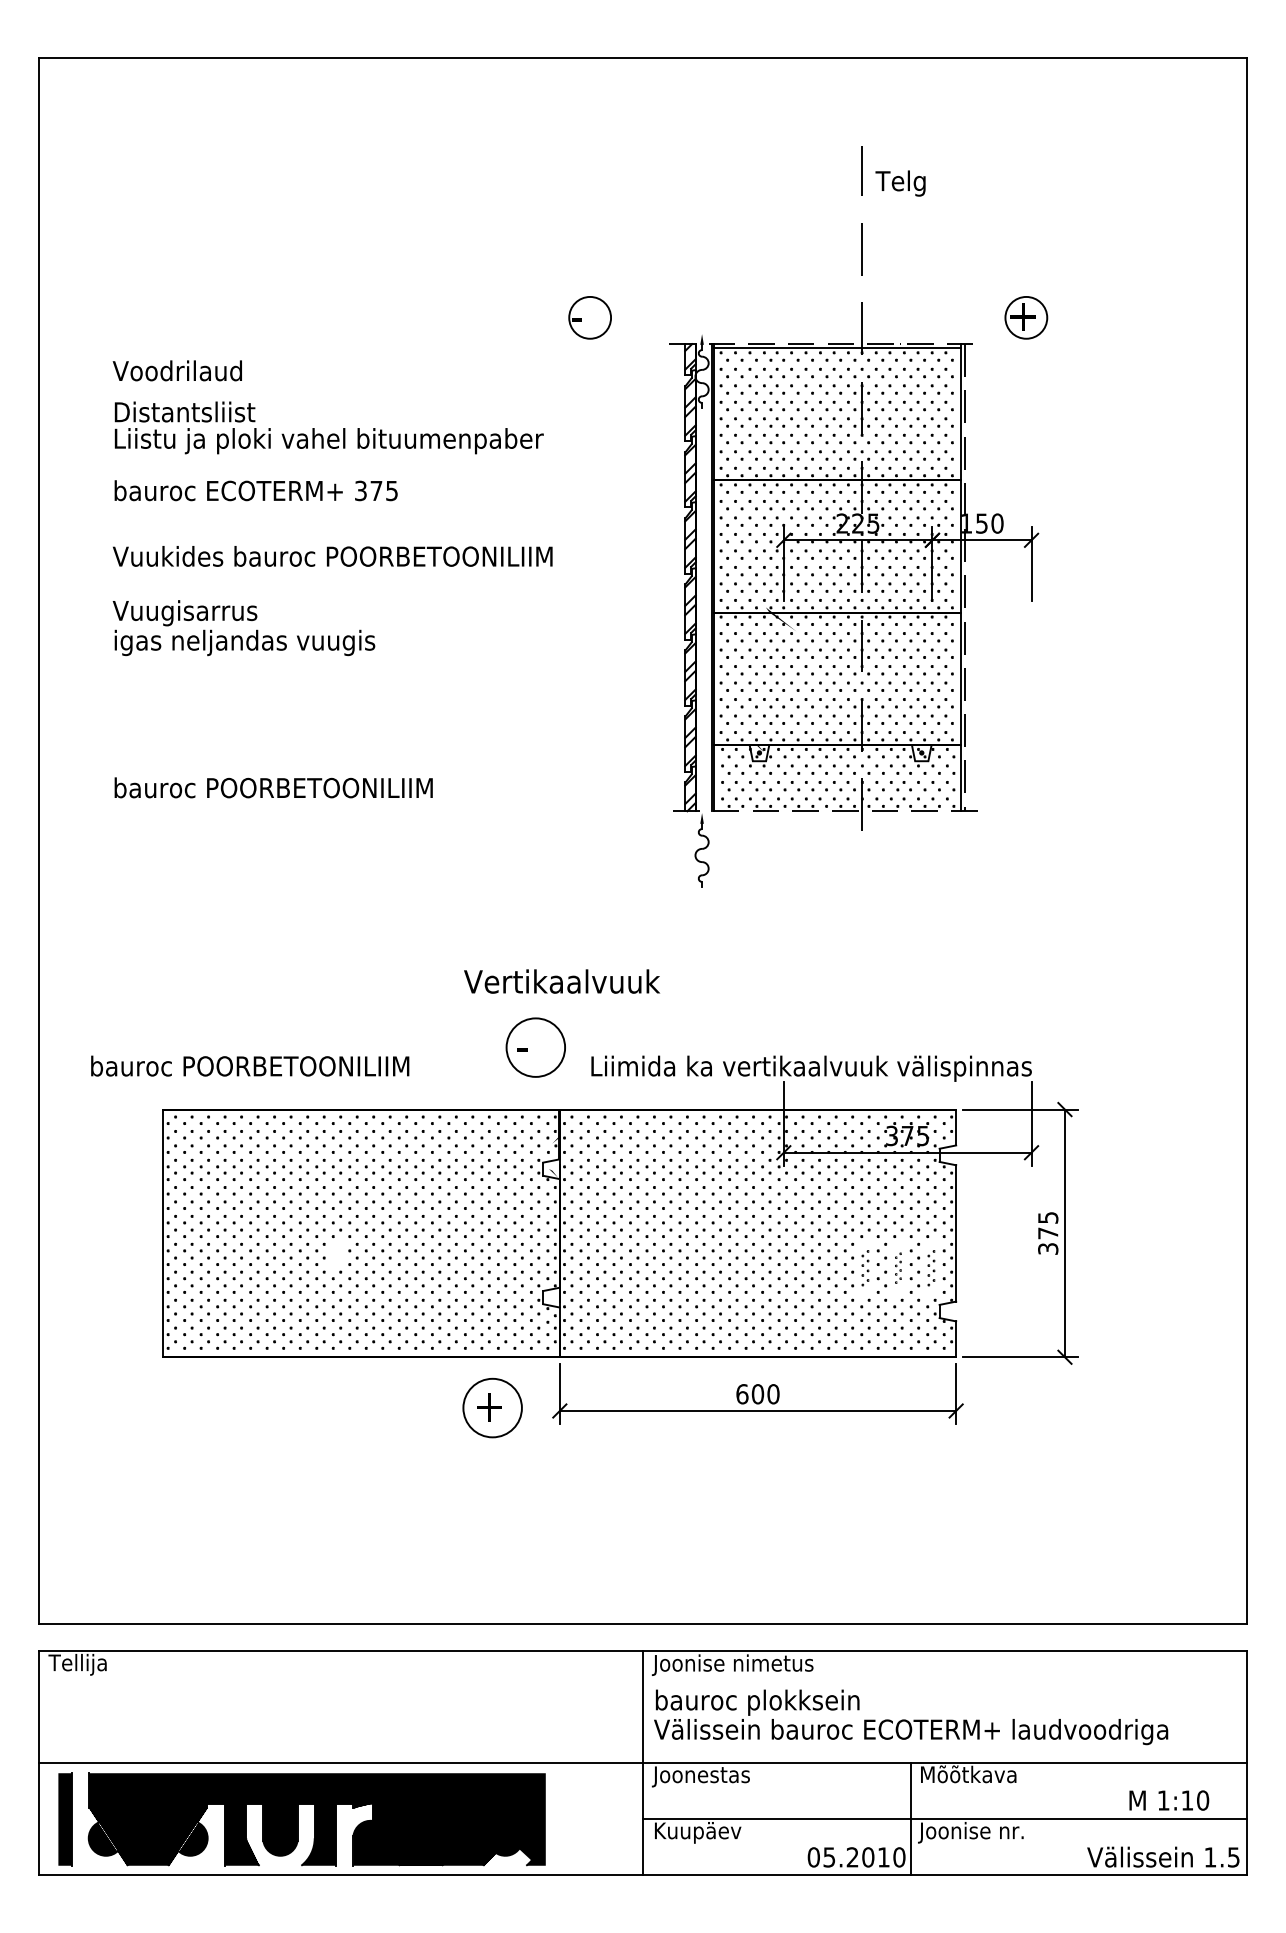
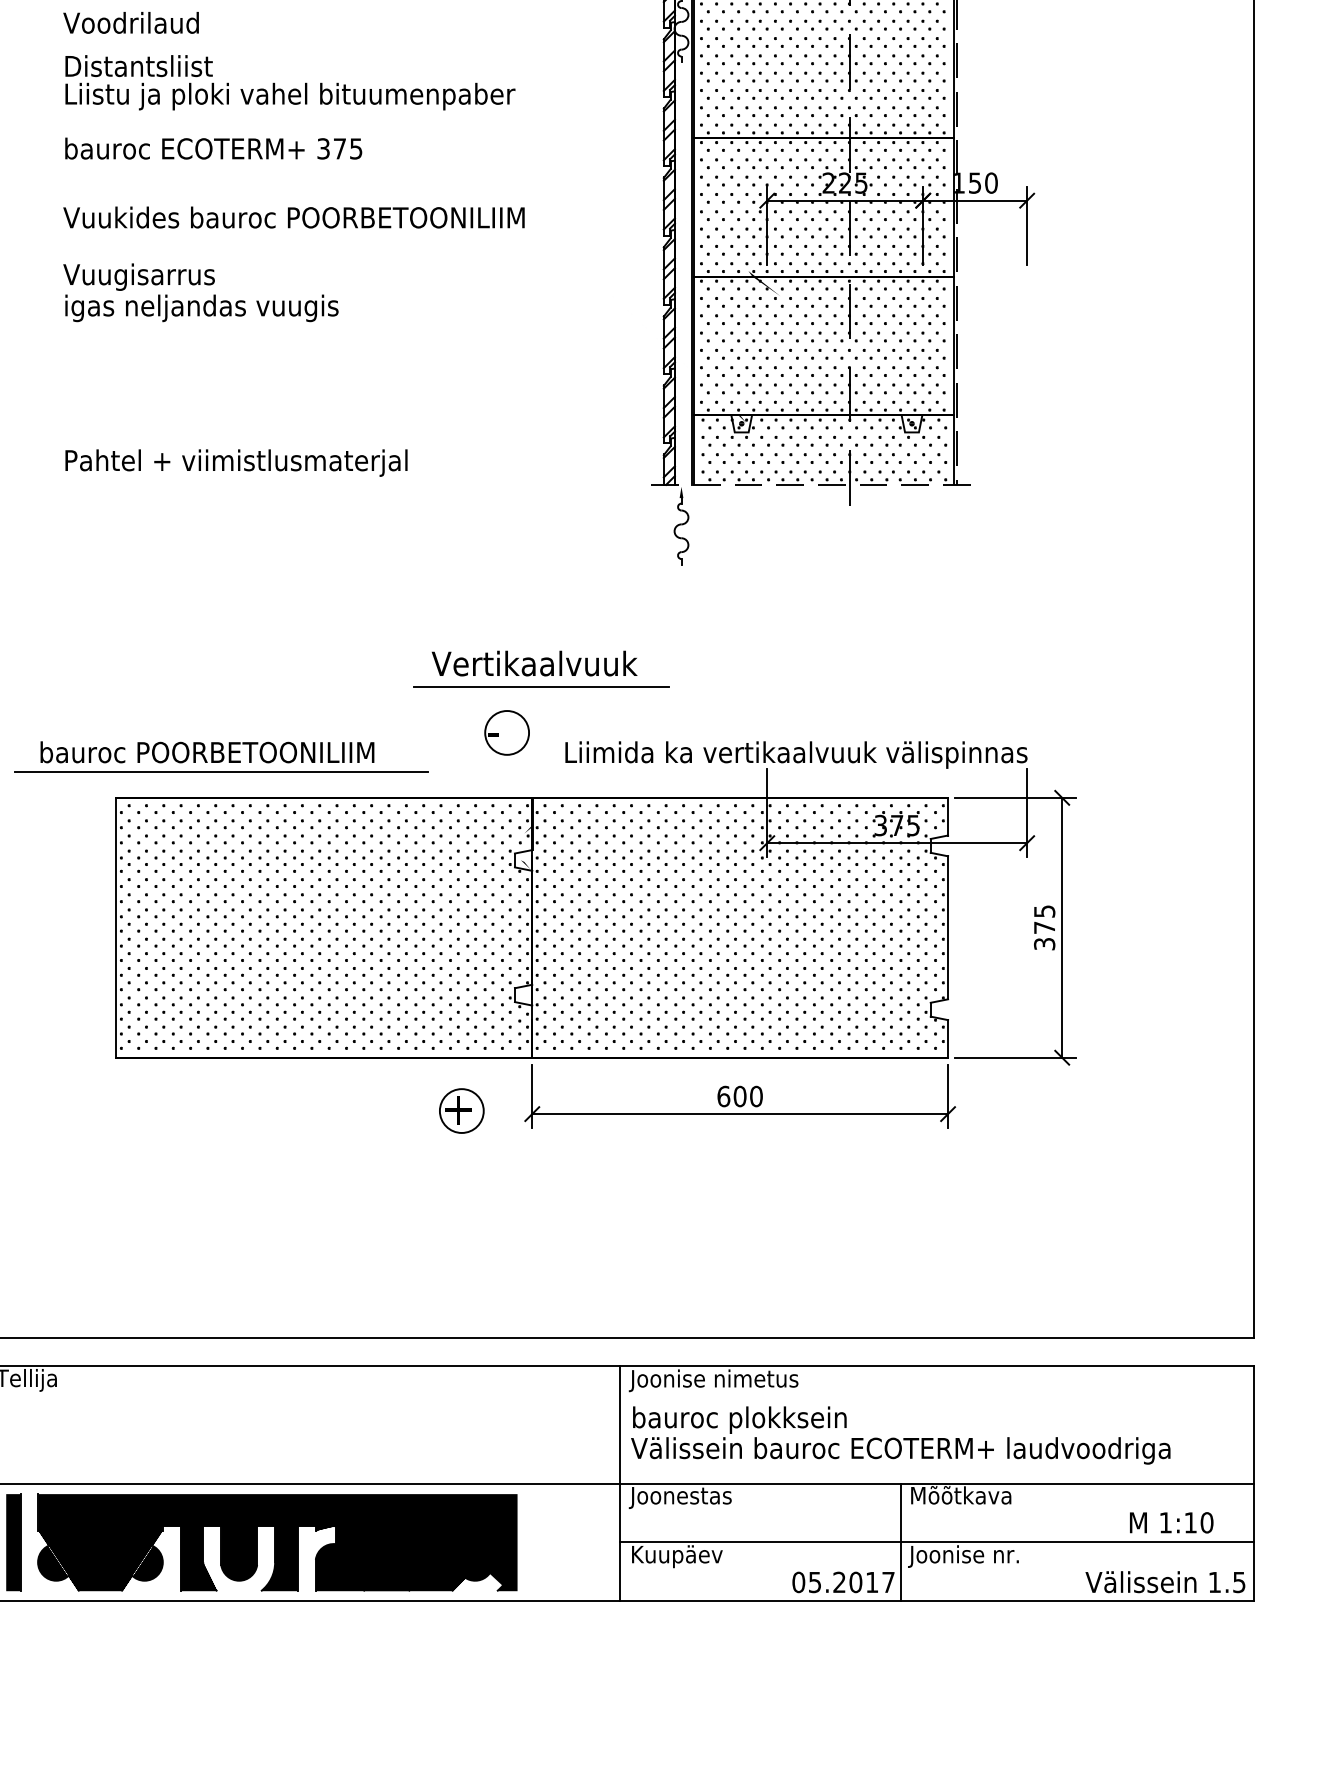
text: (277, 790) -> (236, 463), bauroc POORBETOONILIIM -> Pahtel + viimistlusmaterjal
line: (568, 1003) -> (541, 686), added
circle: (535, 1047) -> (506, 732), size x0.71
line: (263, 1084) -> (221, 771), added
part: (336, 1253) -> (297, 948), added
part: (865, 1267) -> (852, 963), size x1.43
part: (898, 1267) -> (887, 963), size x1.67
part: (931, 1267) -> (922, 963), size x1.43
circle: (492, 1407) -> (461, 1110), size x0.71
text: (899, 1857) -> (888, 1582), 05.2010 -> 05.2017

